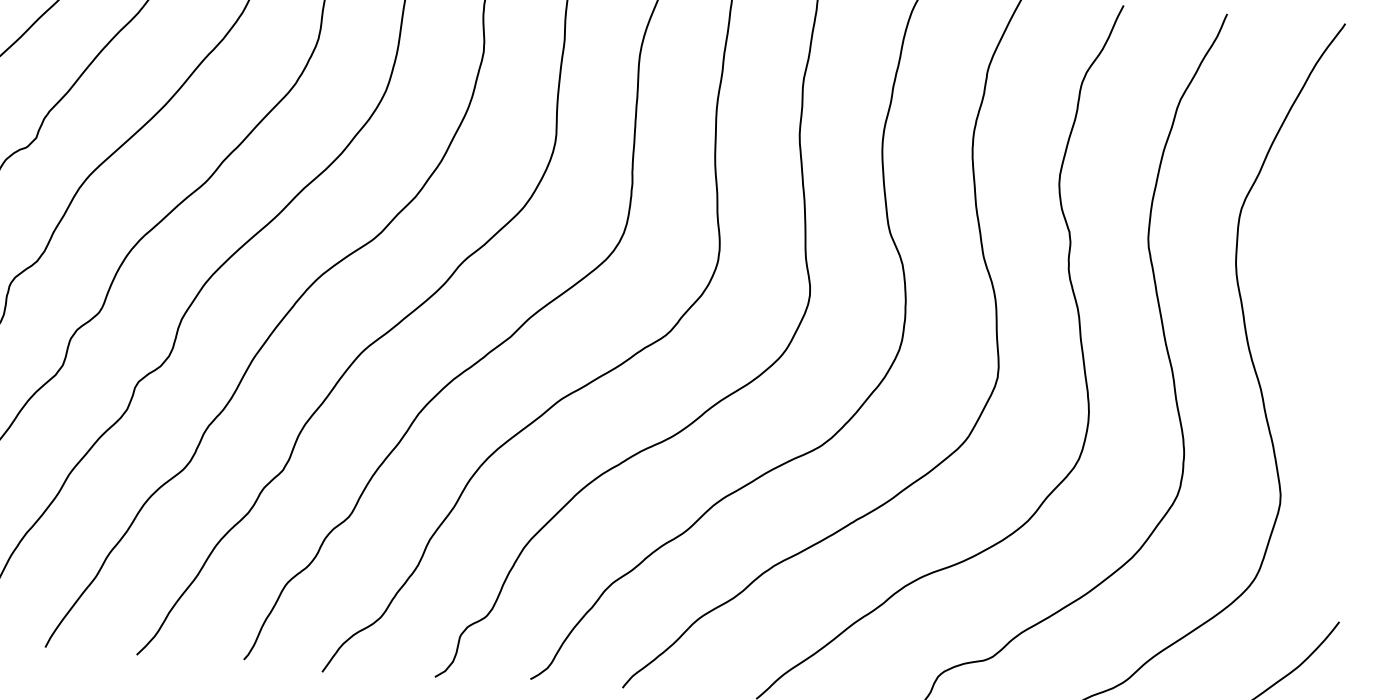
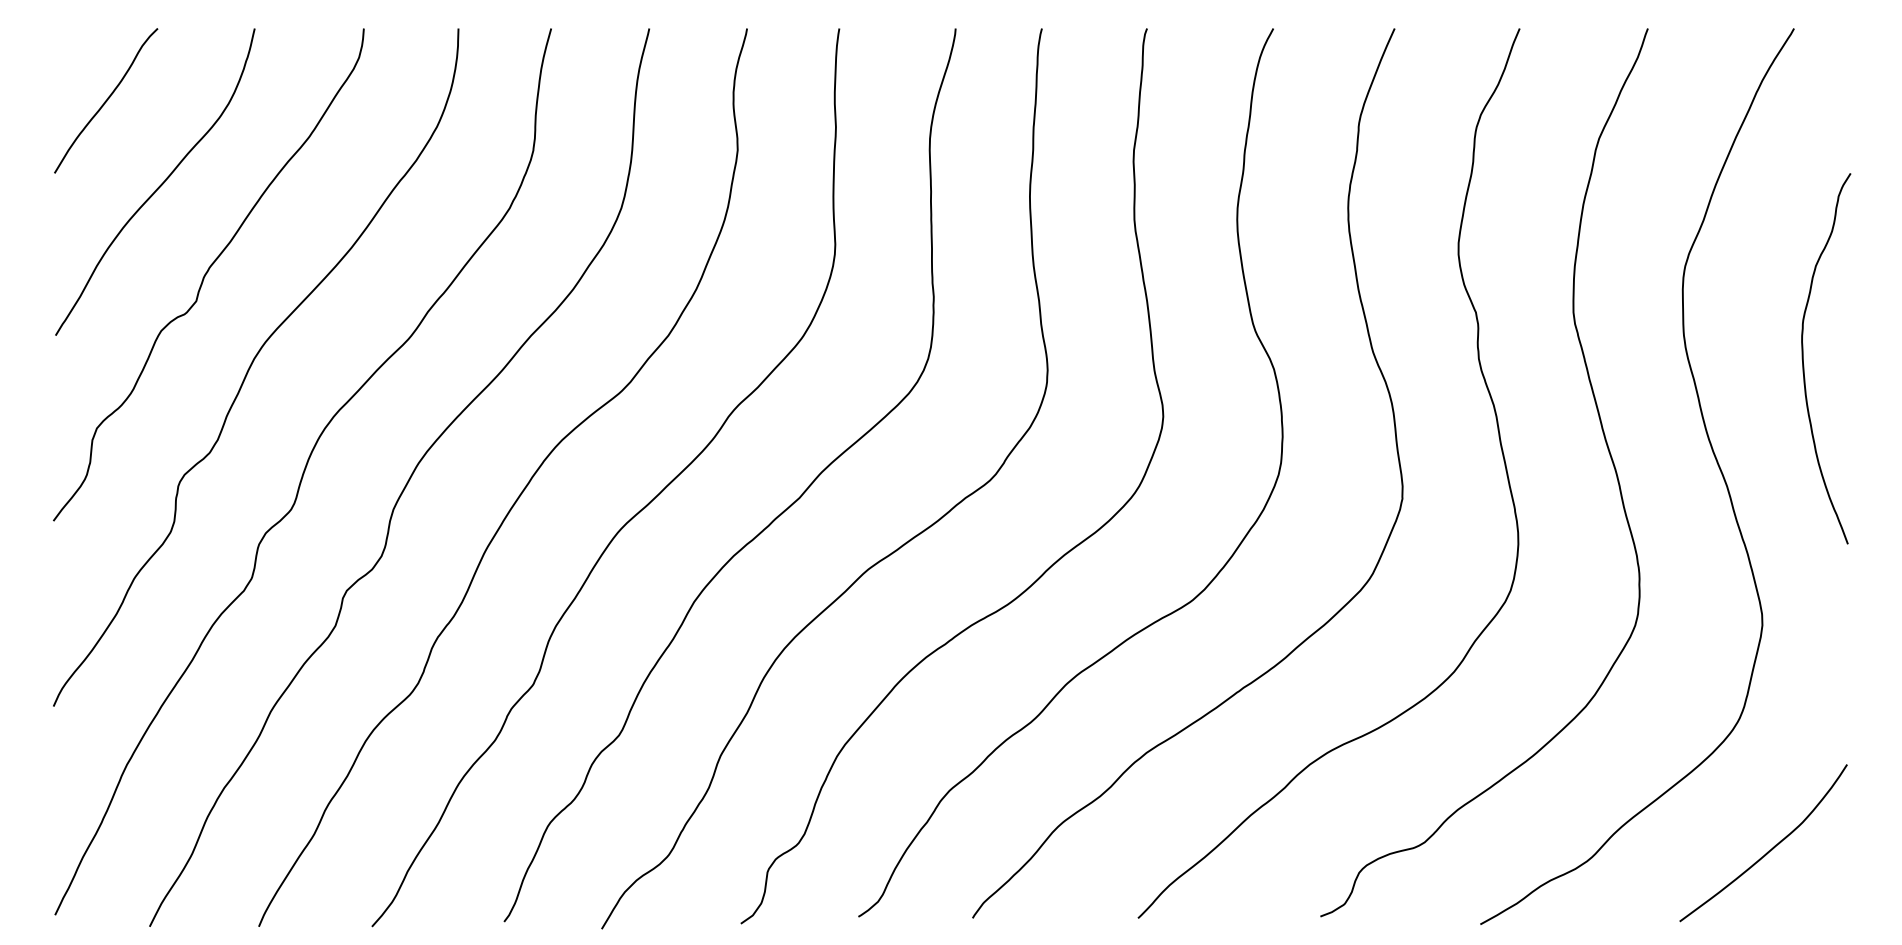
curve: (1331, 290) -> (1803, 358), added

